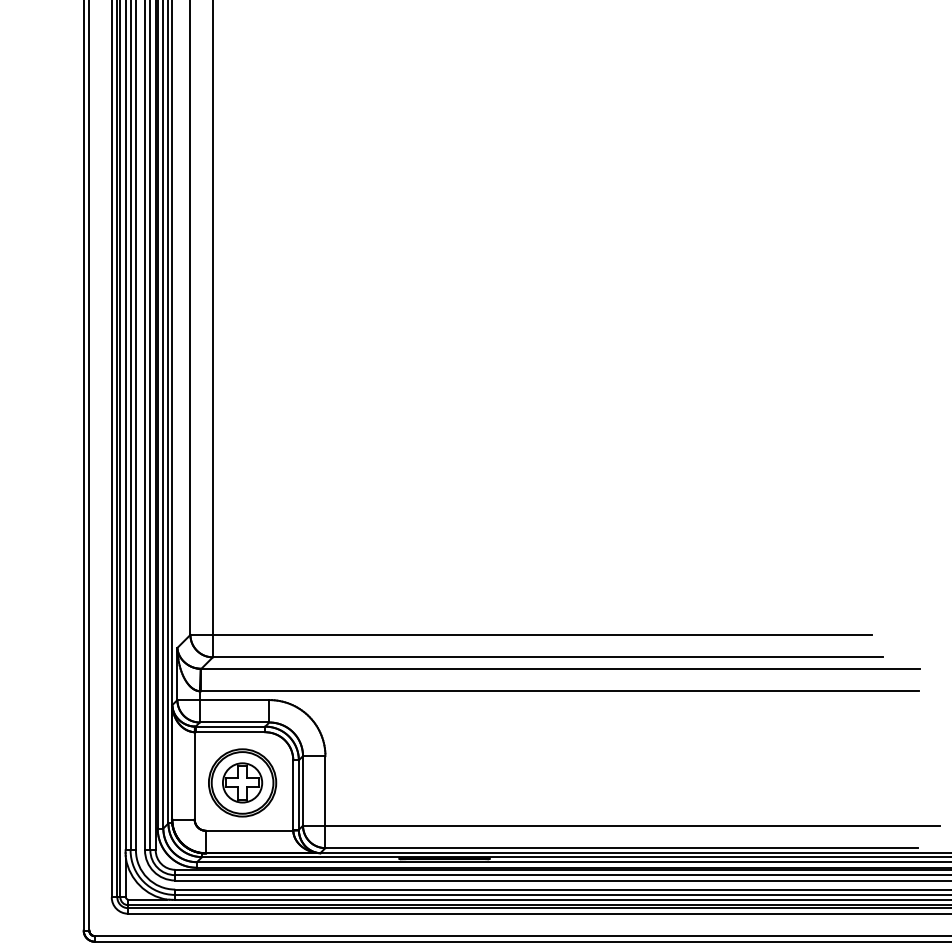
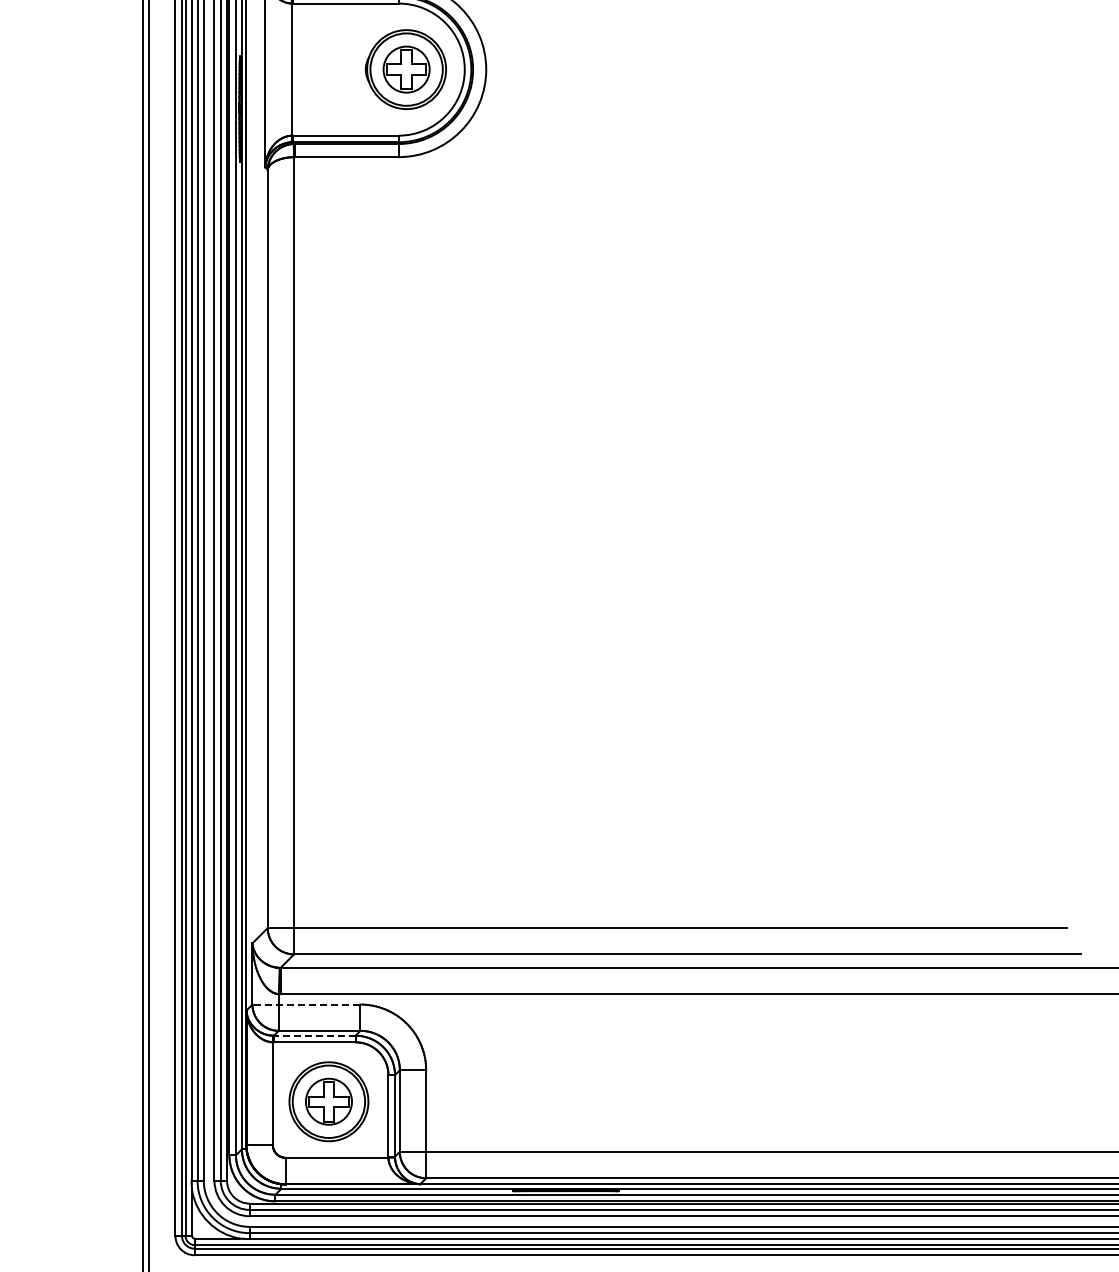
line: (223, 700) -> (306, 1004), solid -> dashed
line: (230, 726) -> (314, 1035), solid -> dashed

